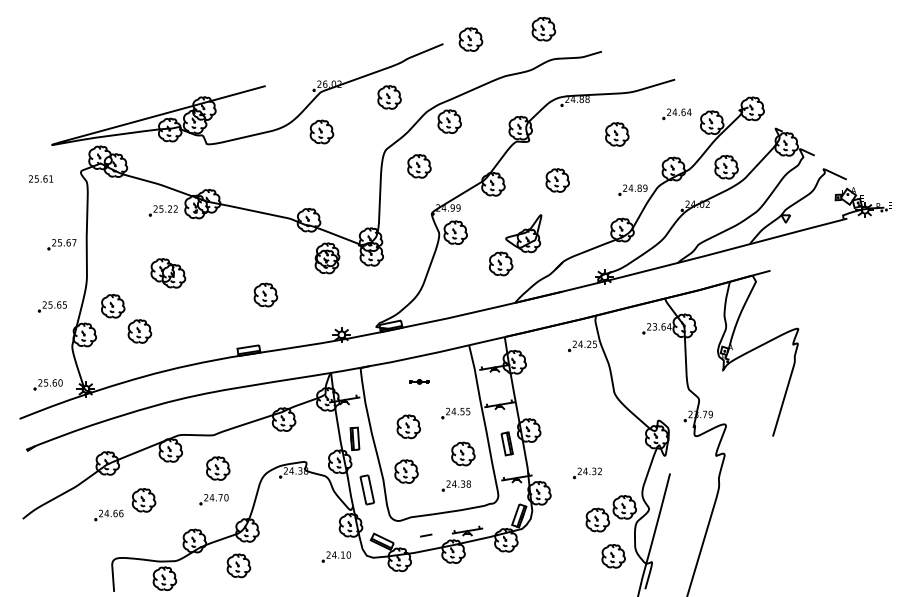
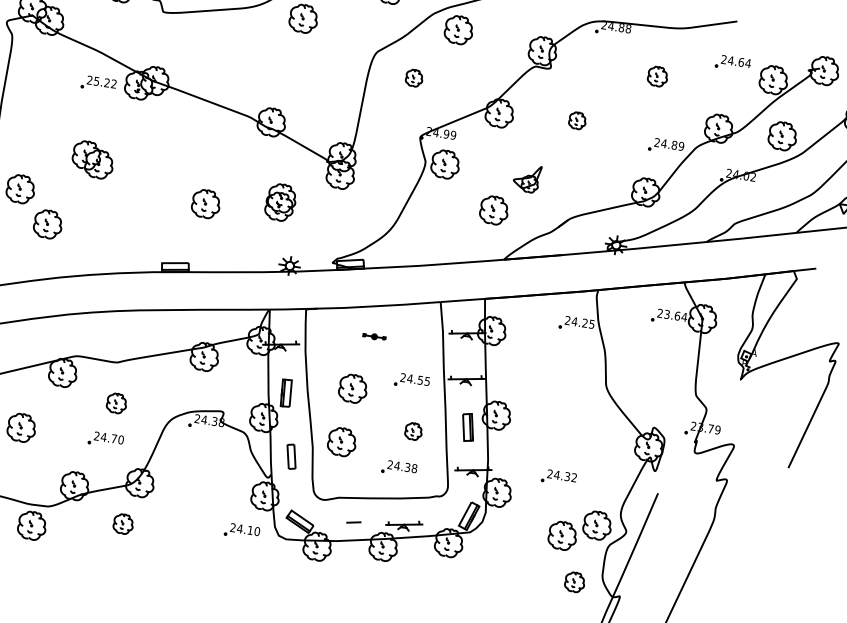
part: (617, 134) -> (657, 76), size x0.7
part: (419, 166) -> (414, 78), size x0.6
part: (557, 180) -> (577, 120), size x0.6
part: (523, 233) -> (526, 178), size x0.6
part: (327, 258) -> (280, 202), moved
part: (463, 453) -> (413, 430), size x0.6
part: (218, 468) -> (117, 403), size x0.7
part: (366, 489) -> (290, 456), size x0.7
part: (613, 556) -> (574, 582), size x0.7
part: (238, 565) -> (122, 523), size x0.7

